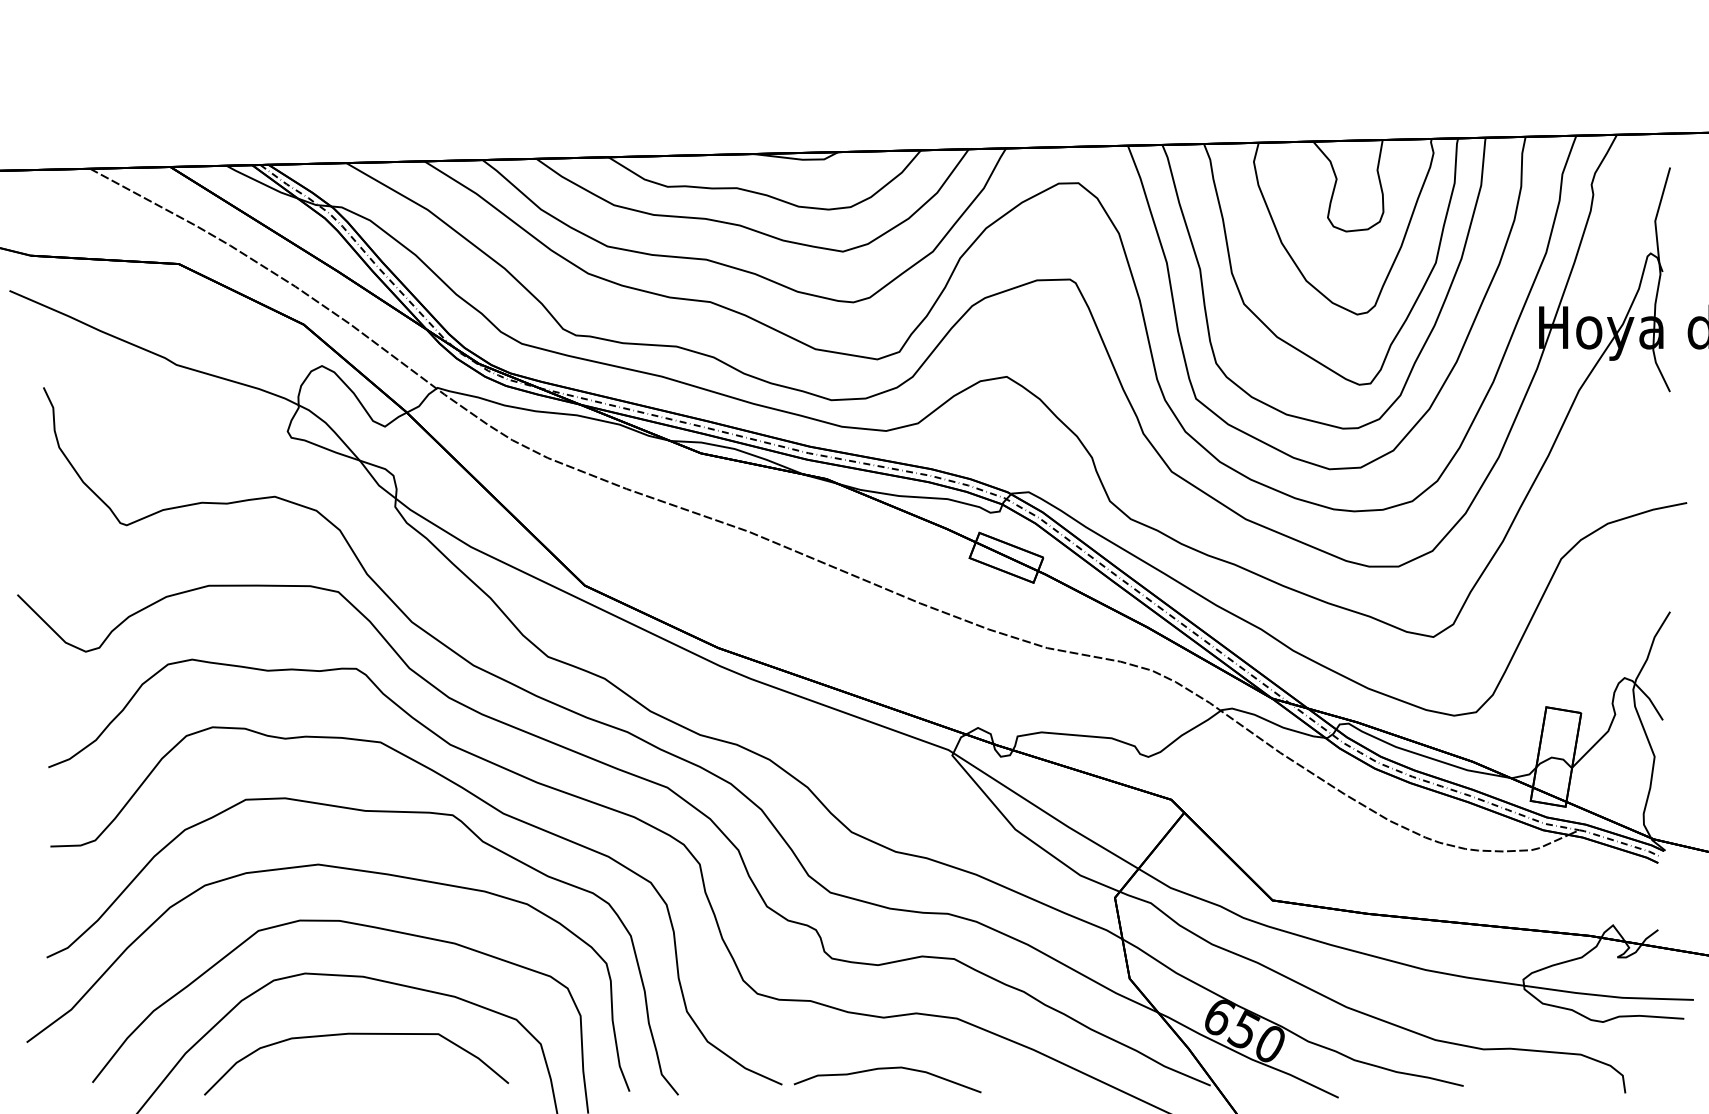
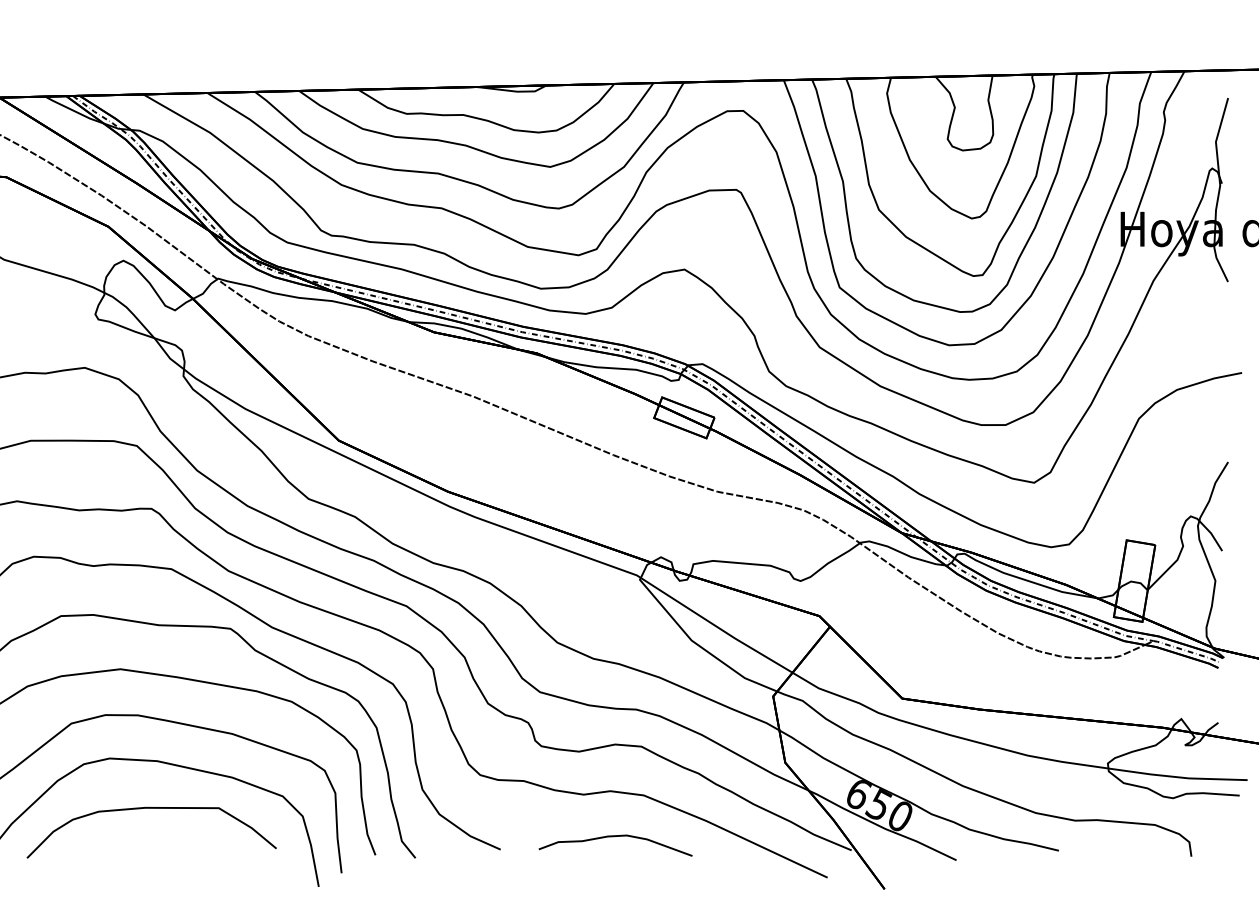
curve: (887, 1069) -> (615, 837), moved

